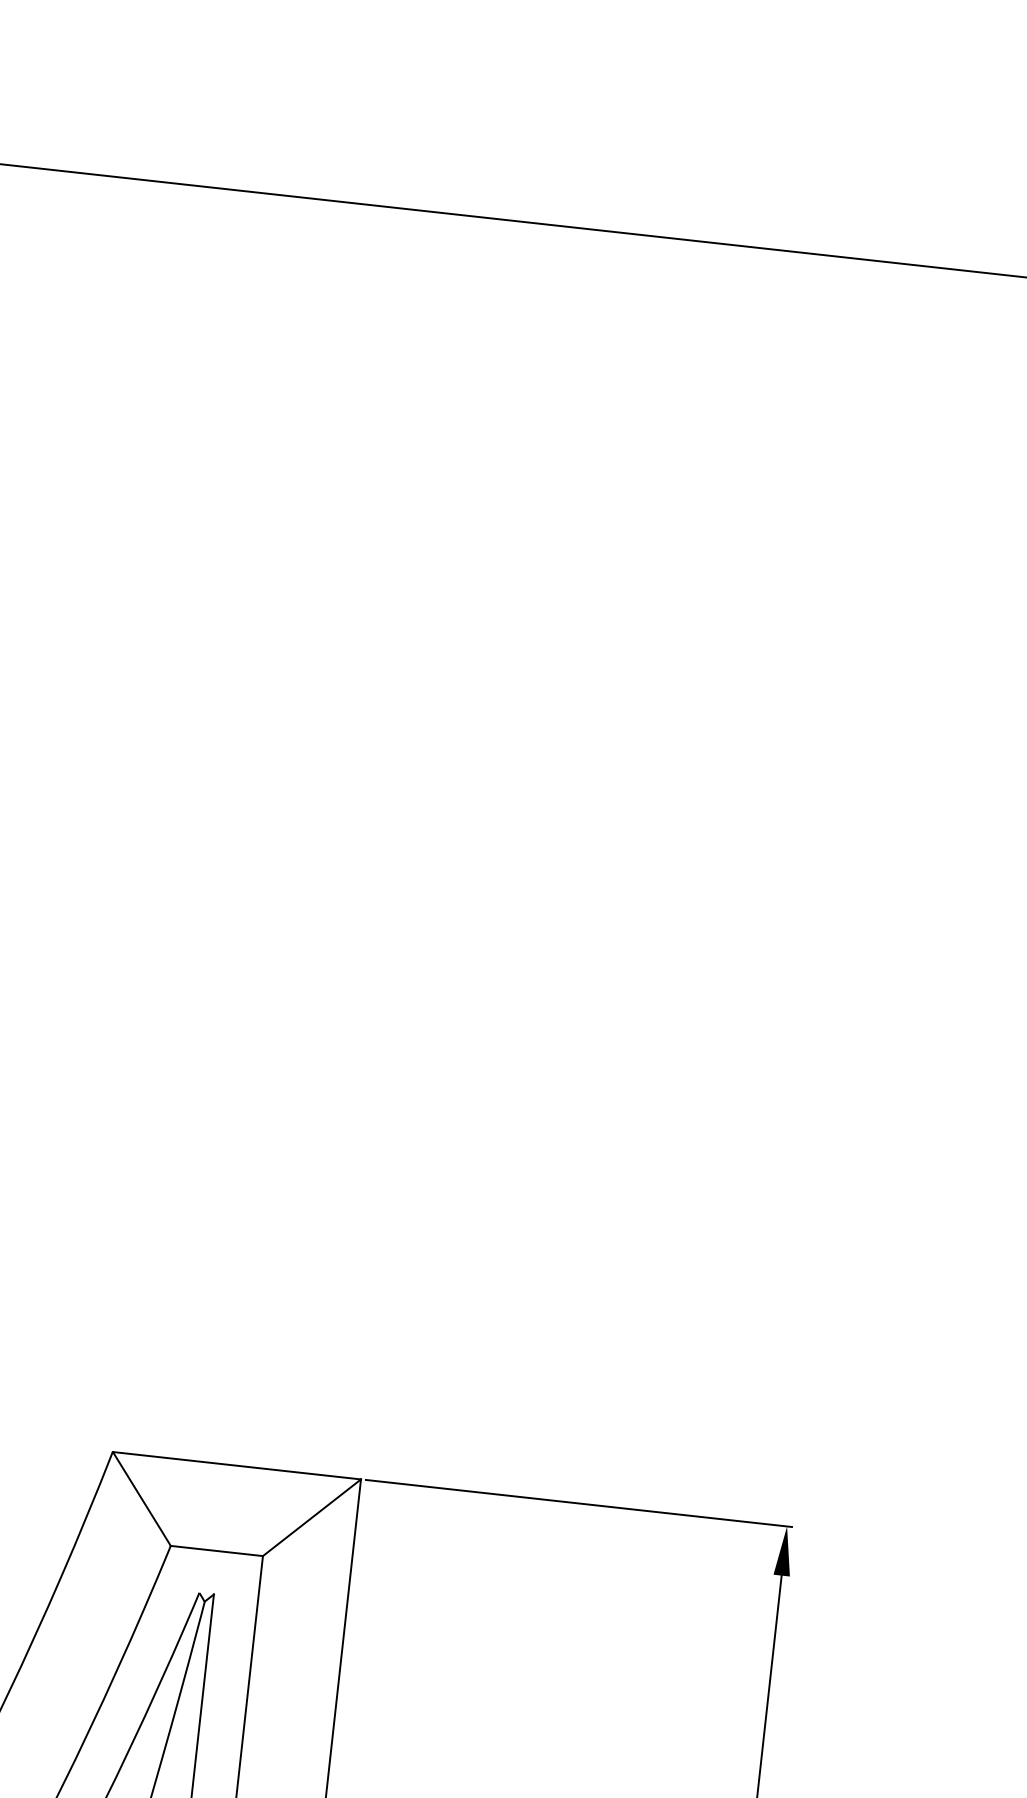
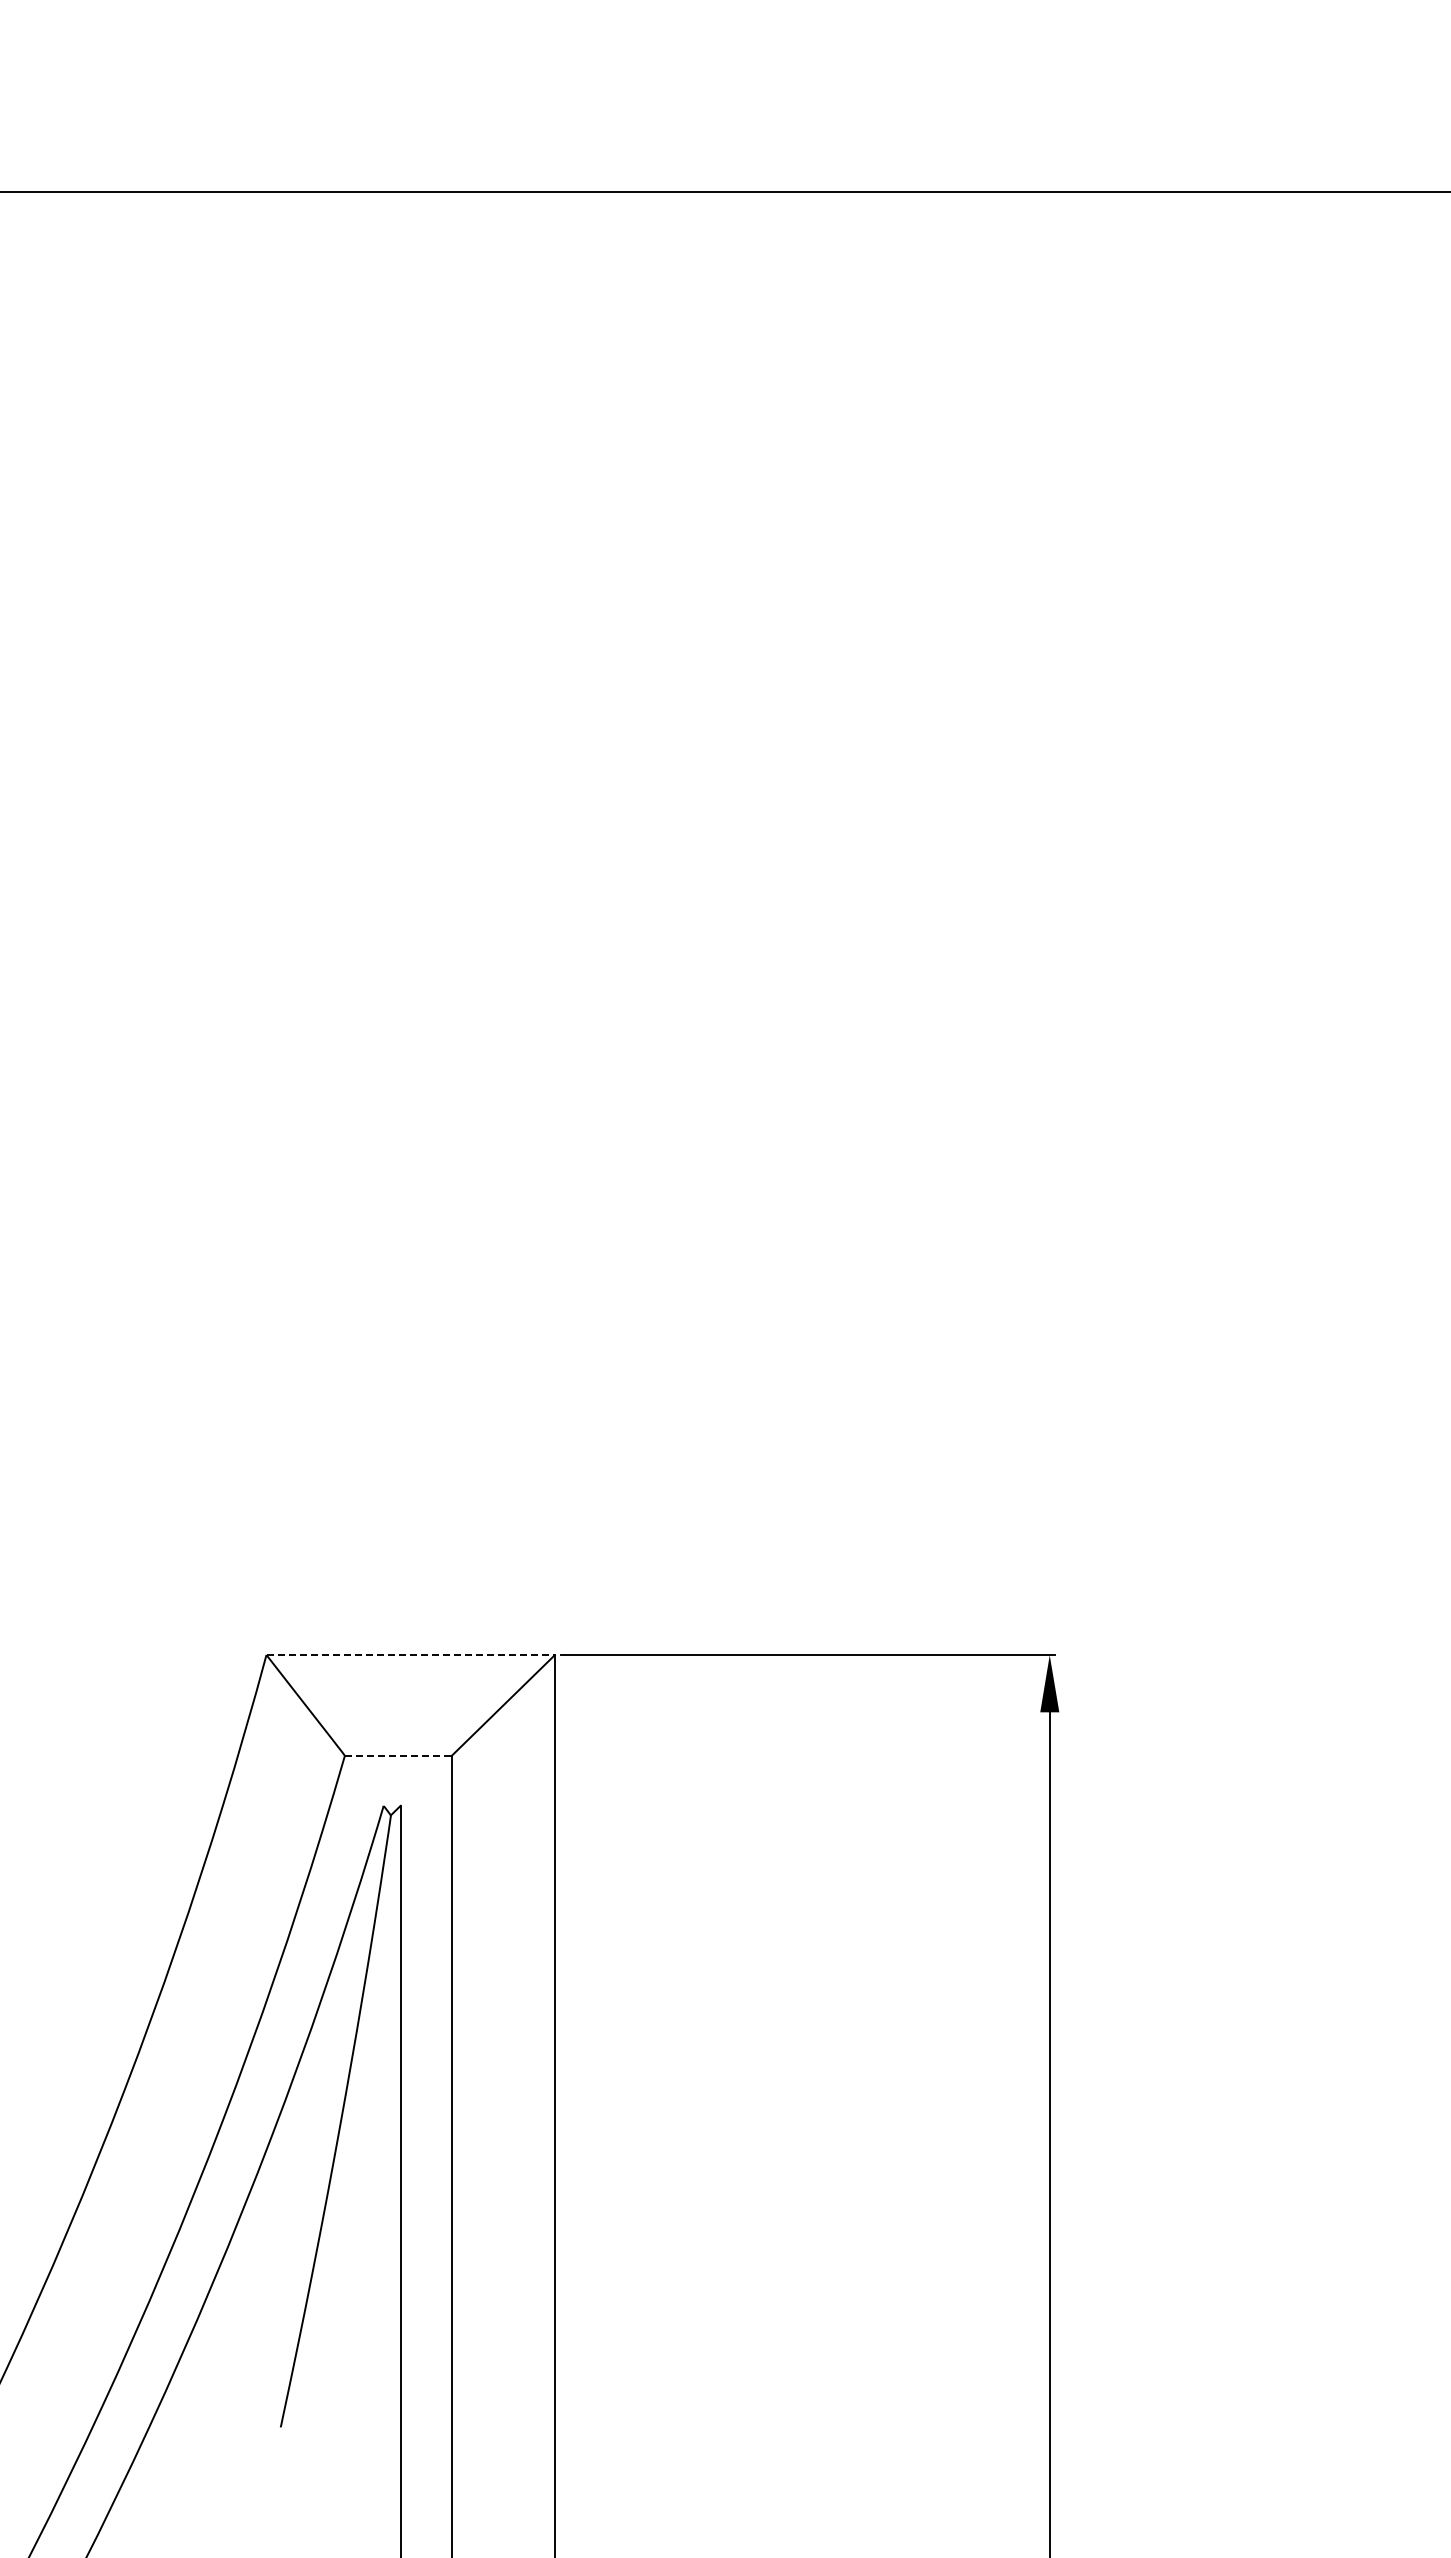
line: (237, 1466) -> (411, 1655), solid -> dashed
line: (216, 1550) -> (398, 1755), solid -> dashed

